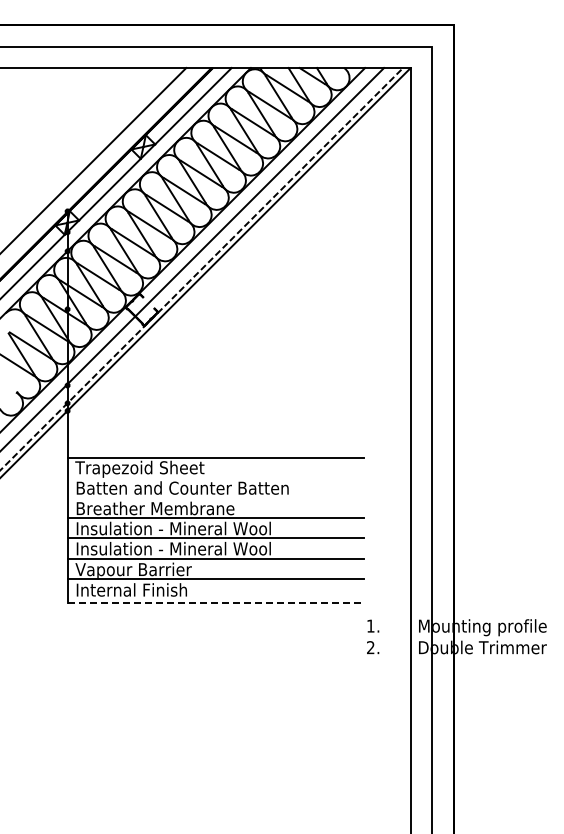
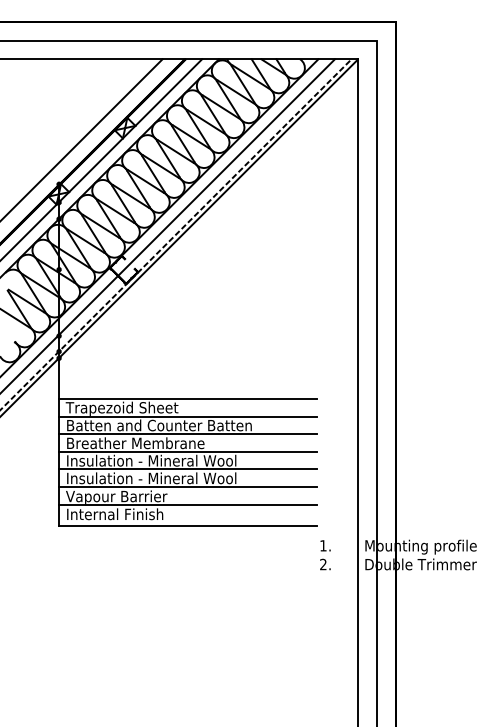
line: (215, 477) -> (188, 416), added
line: (215, 498) -> (188, 434), added
line: (216, 602) -> (188, 525), dashed -> solid

